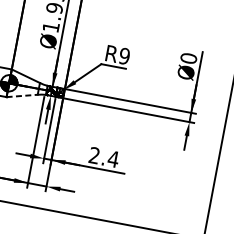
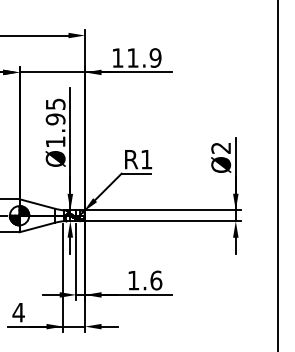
text: (124, 56) -> (146, 159), R9 -> R1
text: (189, 58) -> (221, 147), Ø0 -> Ø2
line: (22, 95) -> (37, 227), dashed -> solid
text: (103, 157) -> (144, 280), 2.4 -> 1.6

